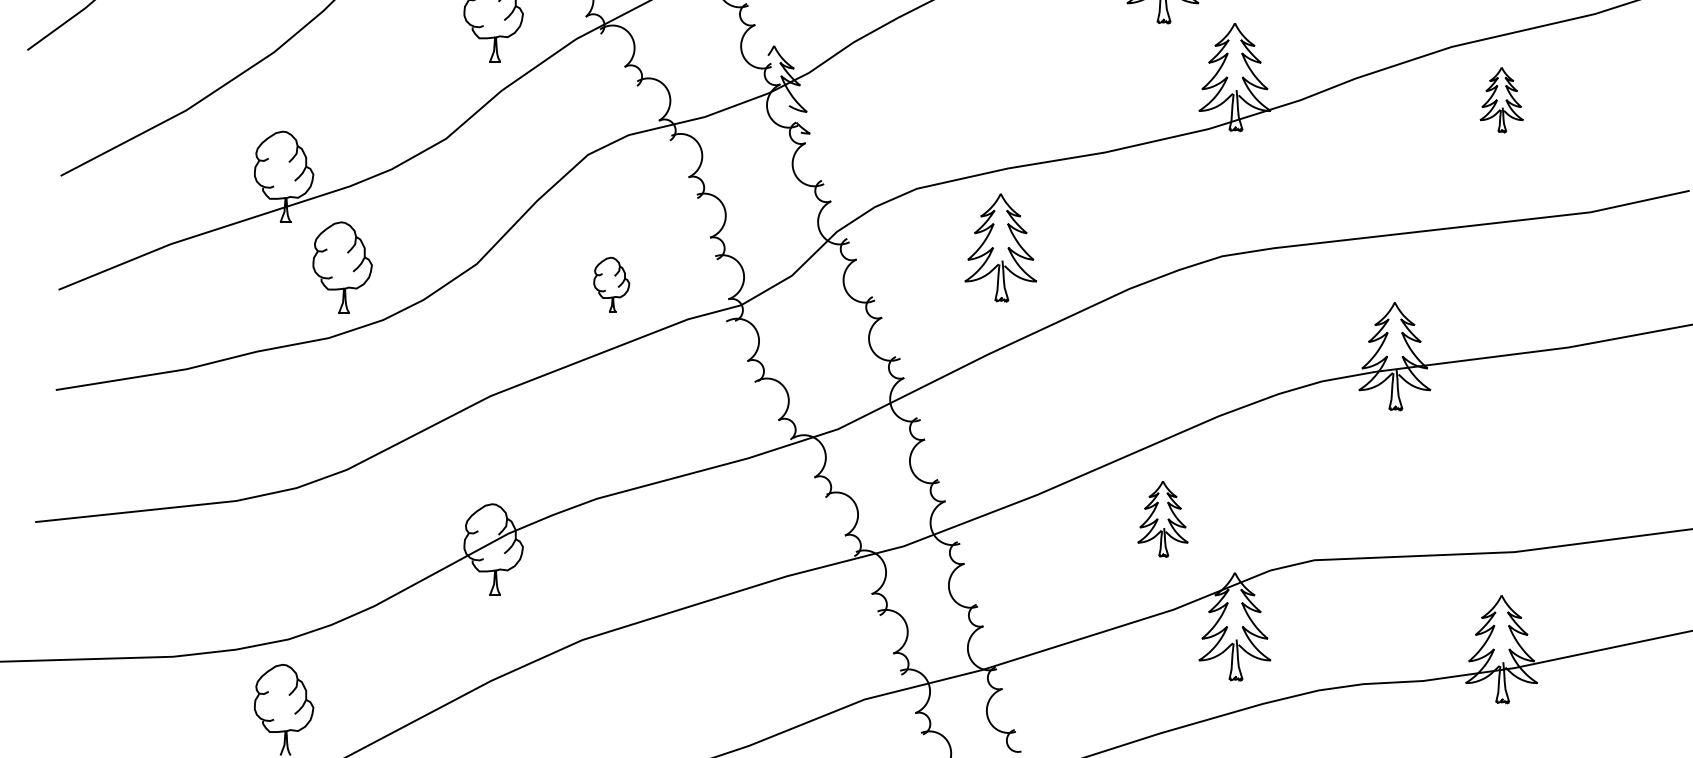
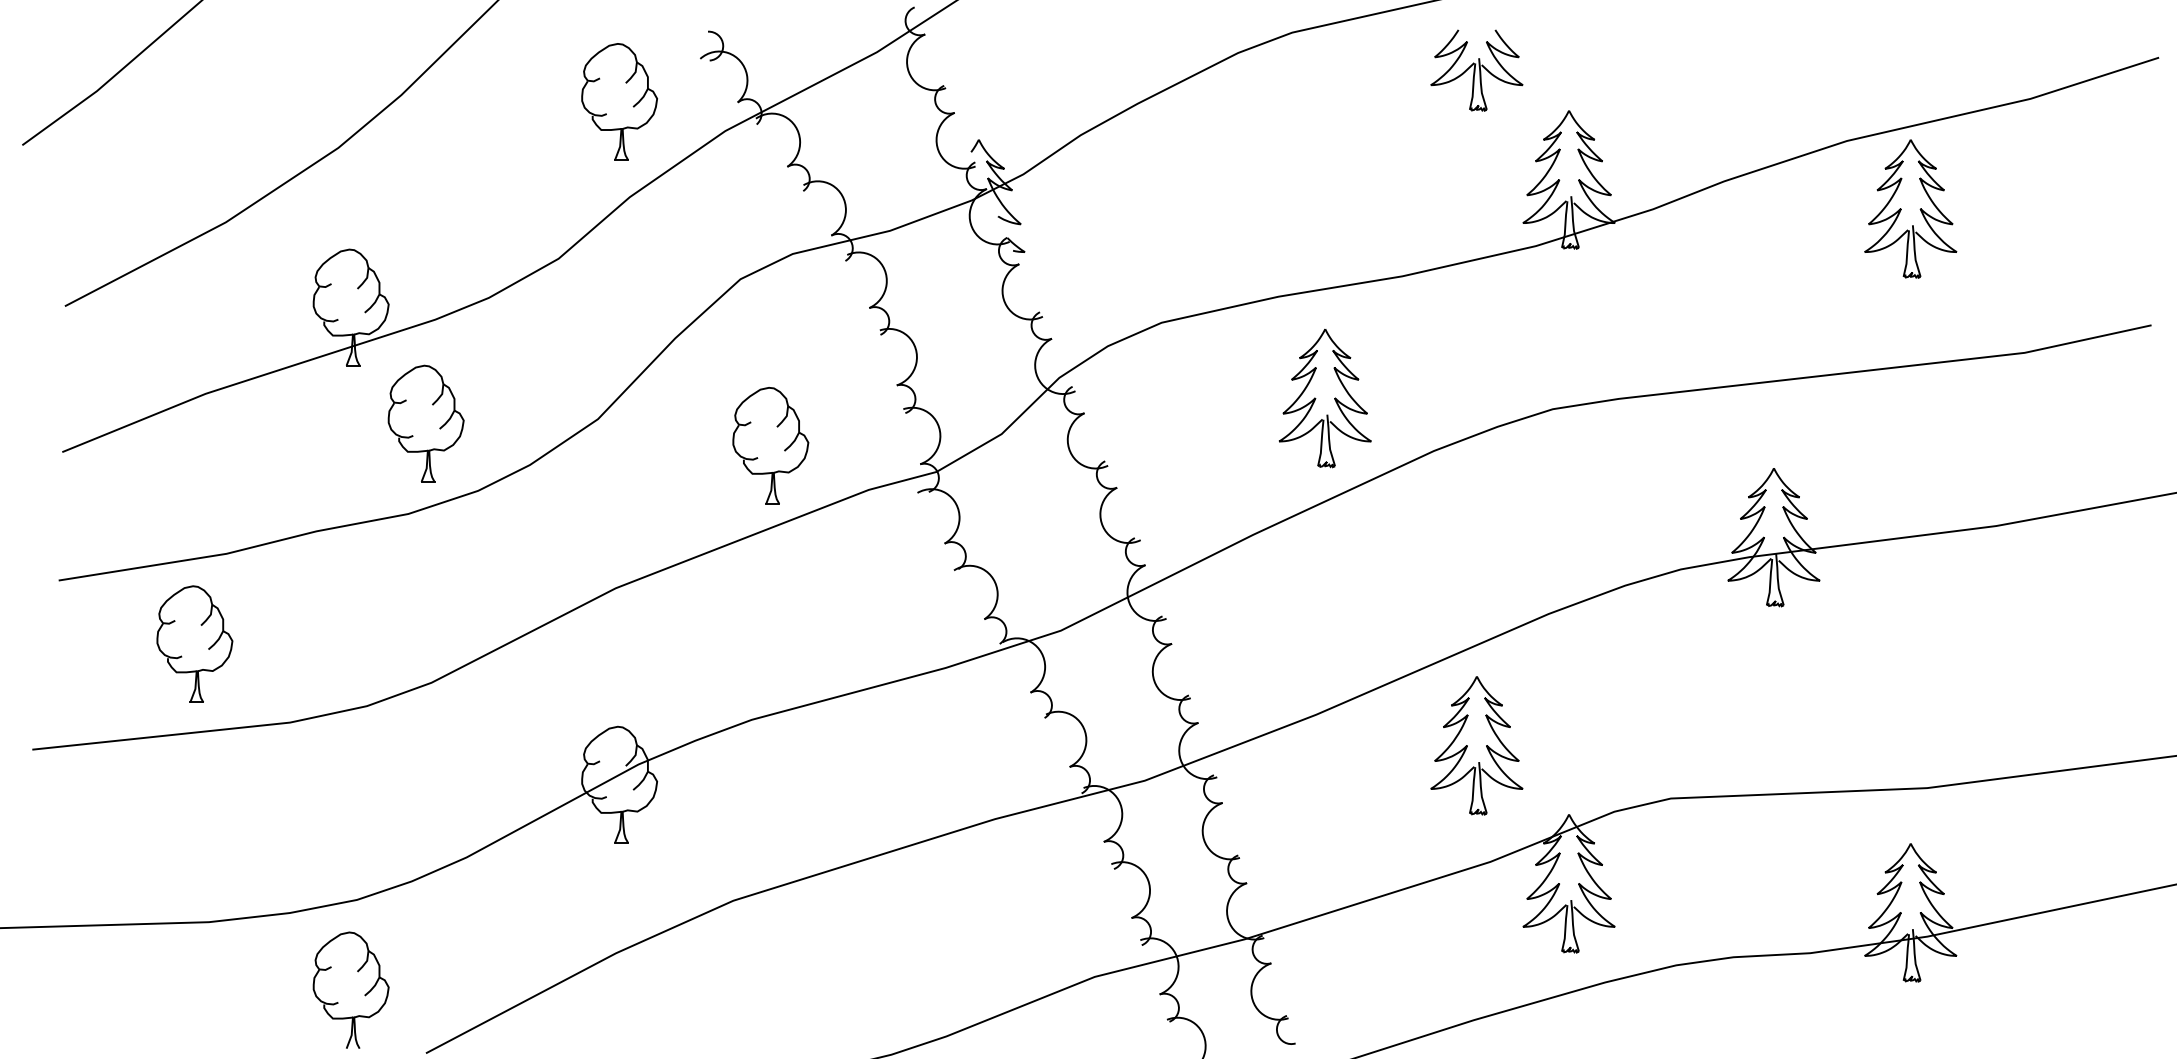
part: (1501, 99) -> (1910, 208), size x1.67
part: (1000, 247) -> (1324, 398), moved
part: (611, 284) -> (770, 445), size x1.67
part: (161, 439) -> (194, 643), added
part: (1162, 518) -> (1476, 745), size x1.43

